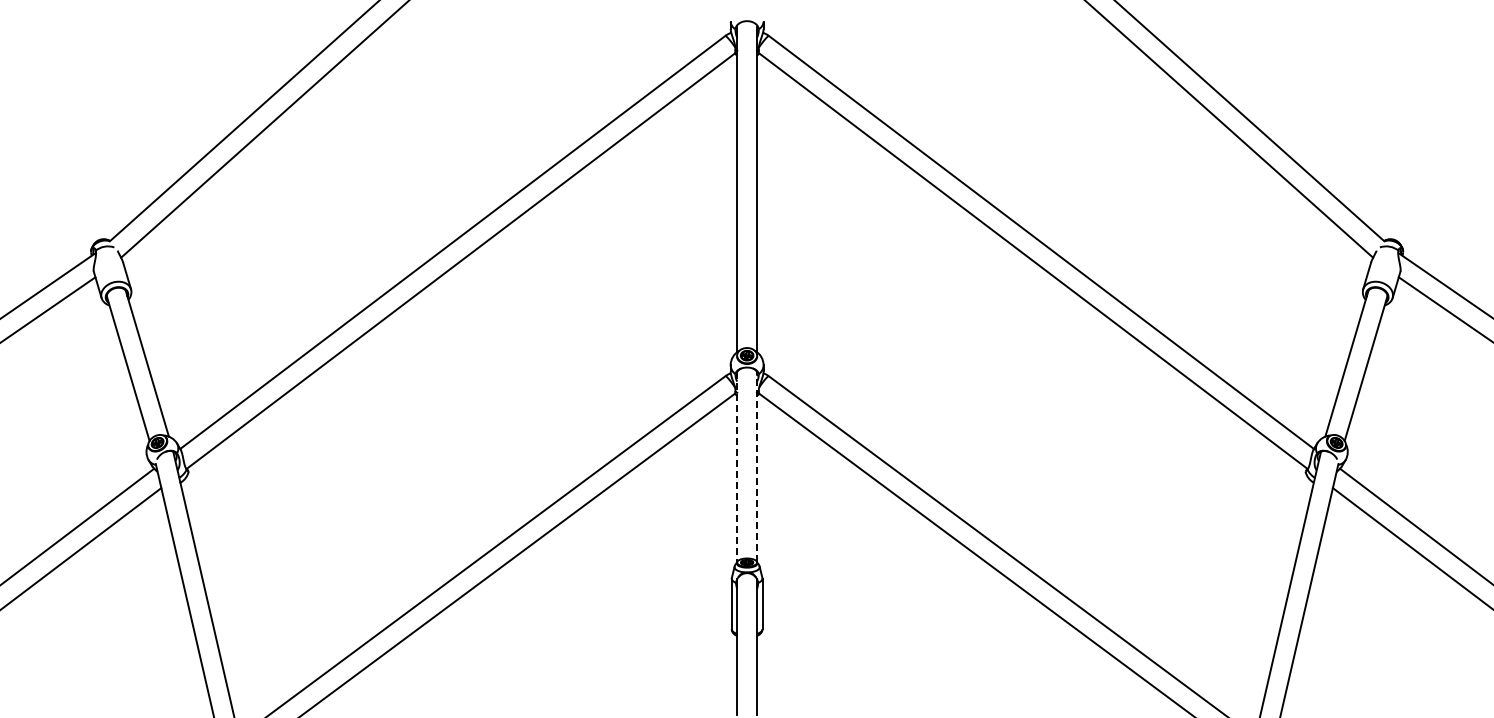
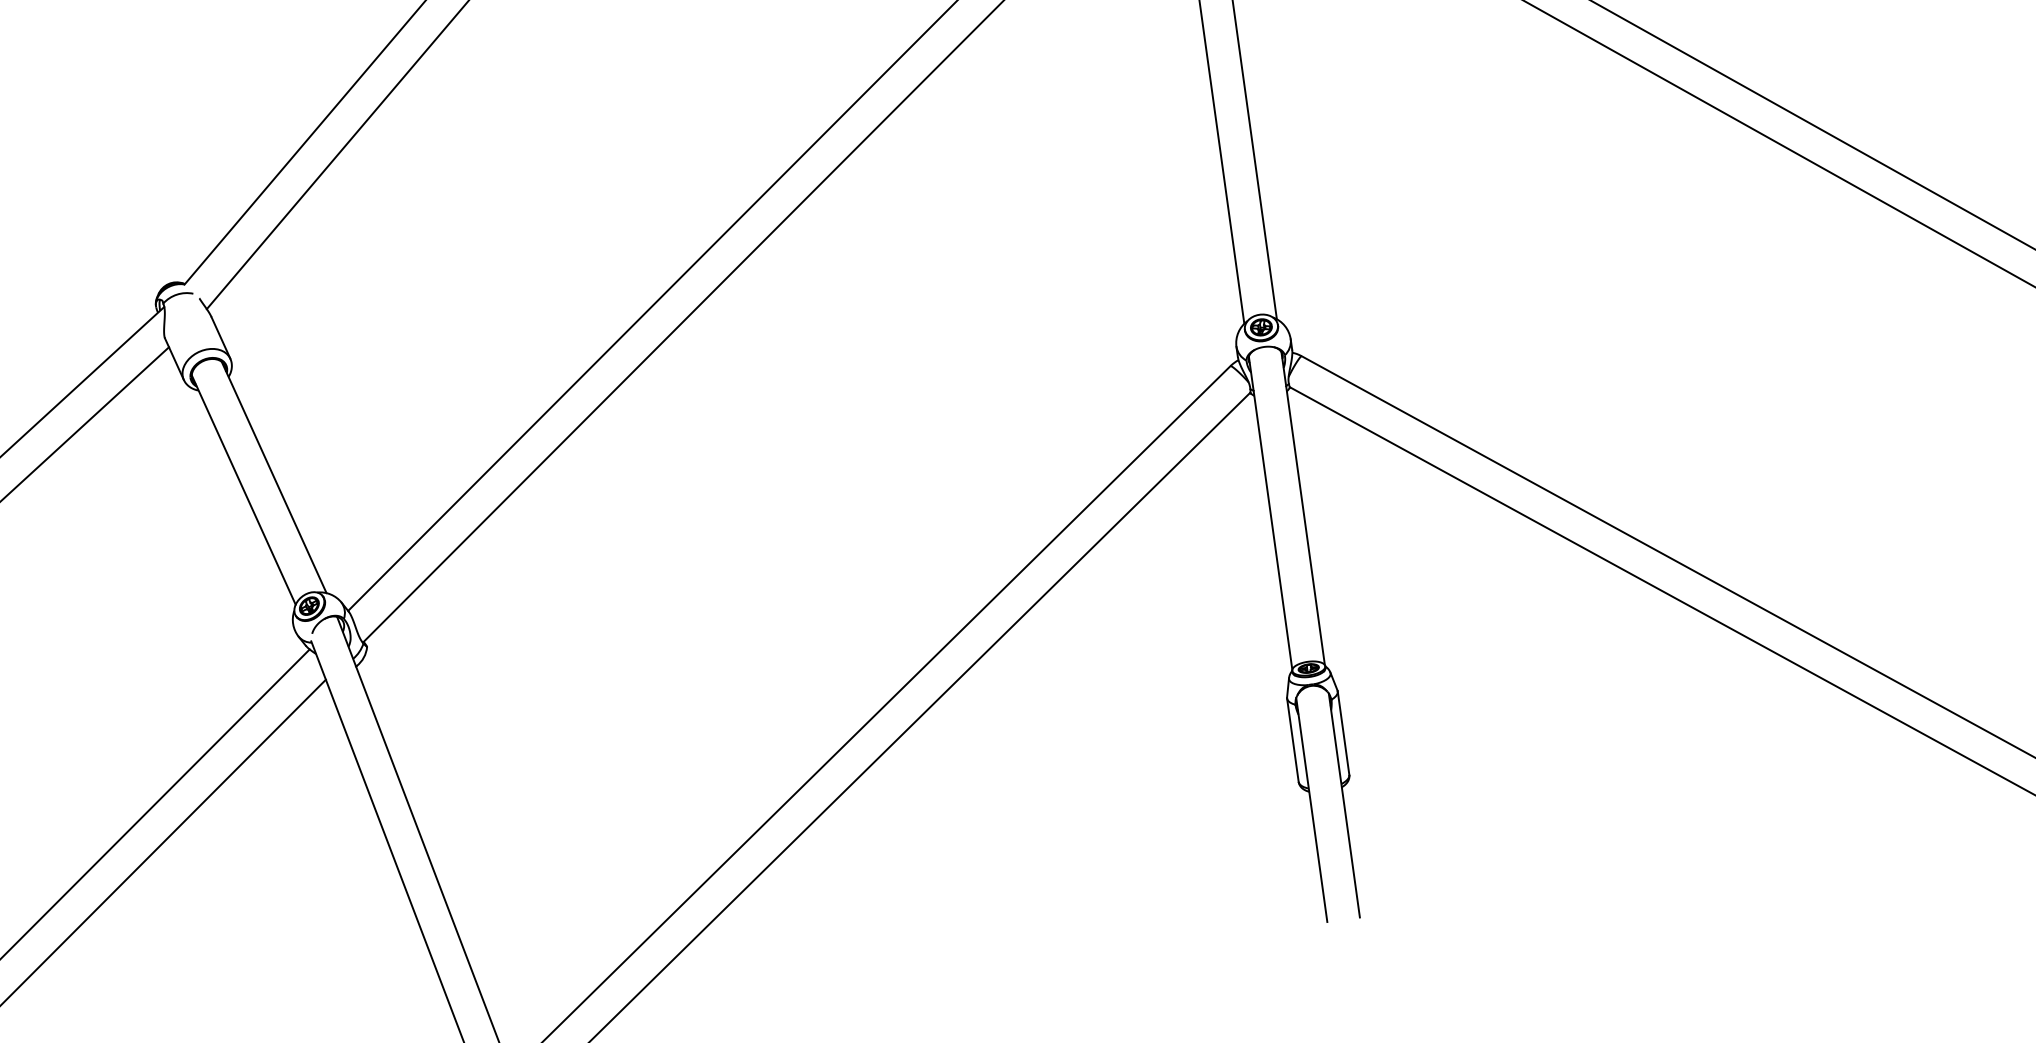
line: (737, 466) -> (1270, 512), dashed -> solid
line: (757, 466) -> (1303, 507), dashed -> solid

